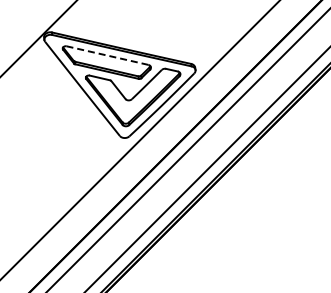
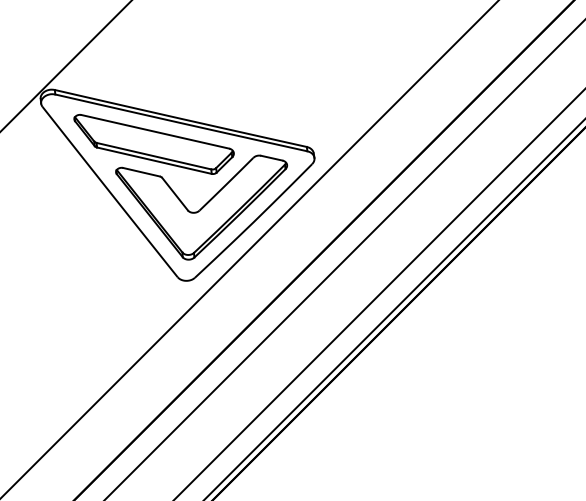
line: (107, 55) -> (155, 131), dashed -> solid

